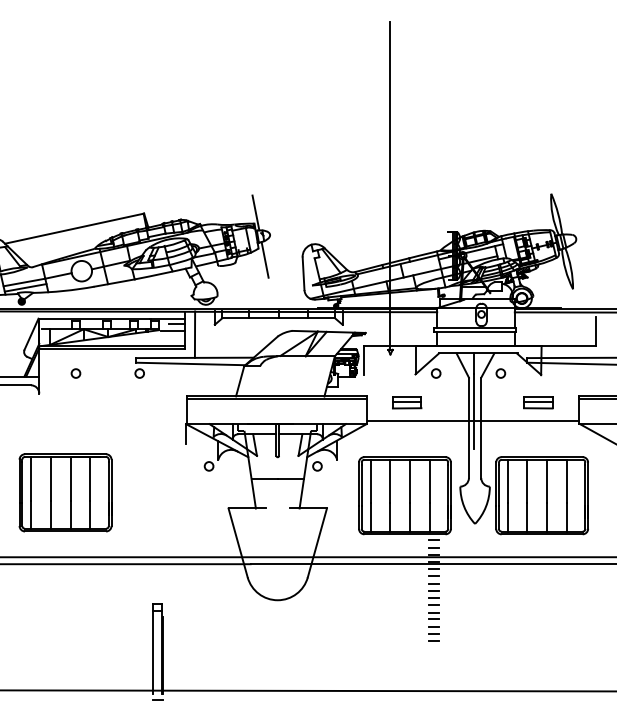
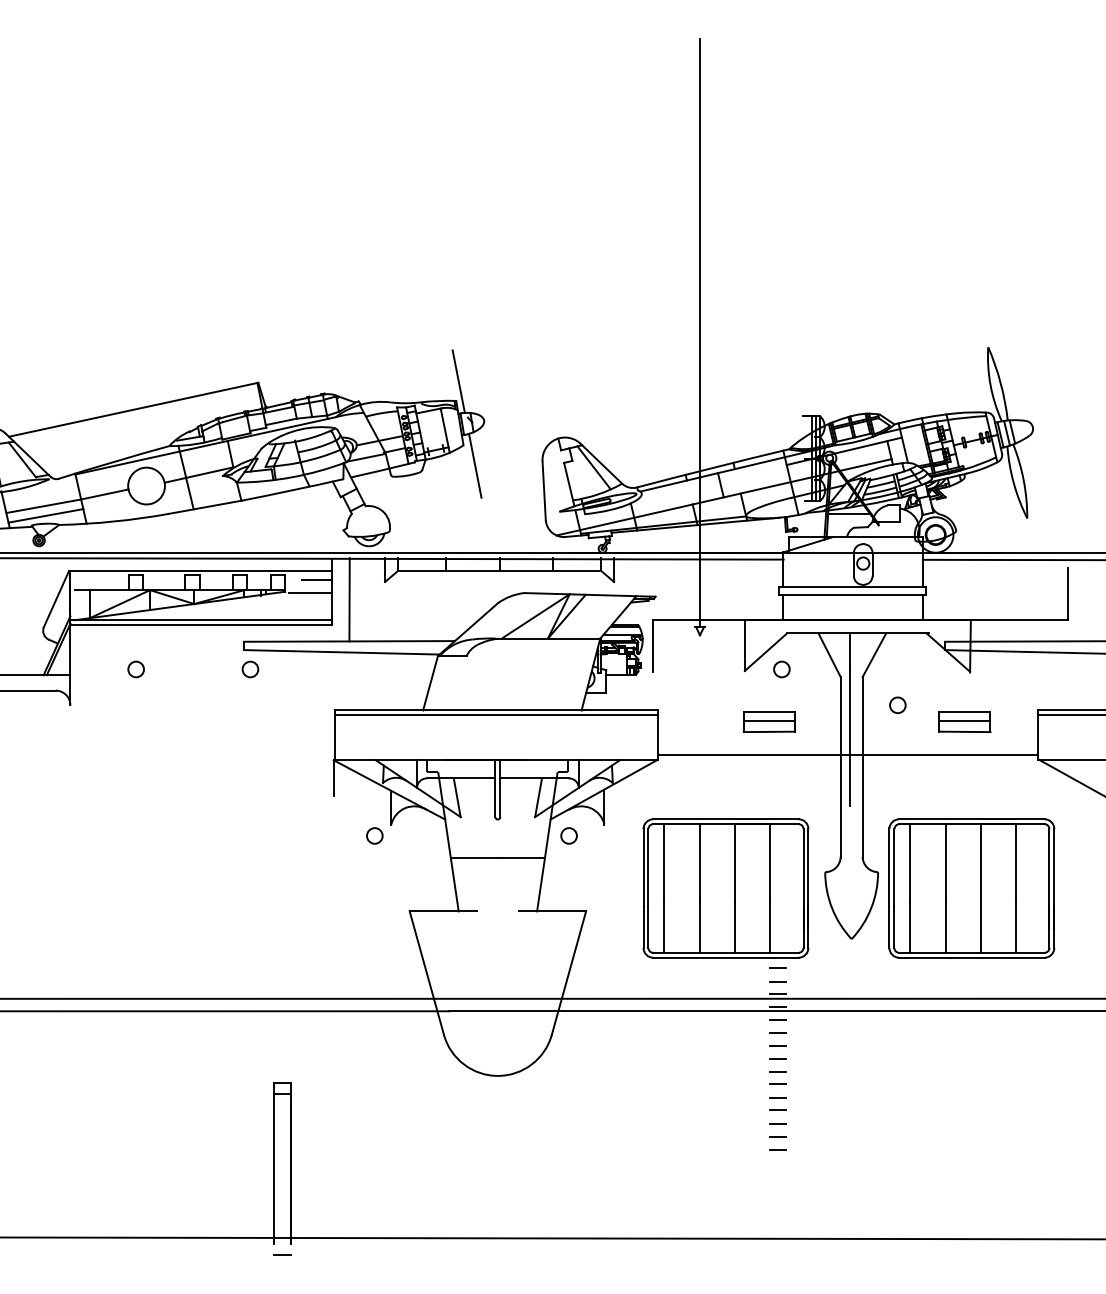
circle: (500, 373) -> (897, 705), moved
part: (407, 402) -> (769, 721), moved
part: (65, 492) -> (117, 882), removed

